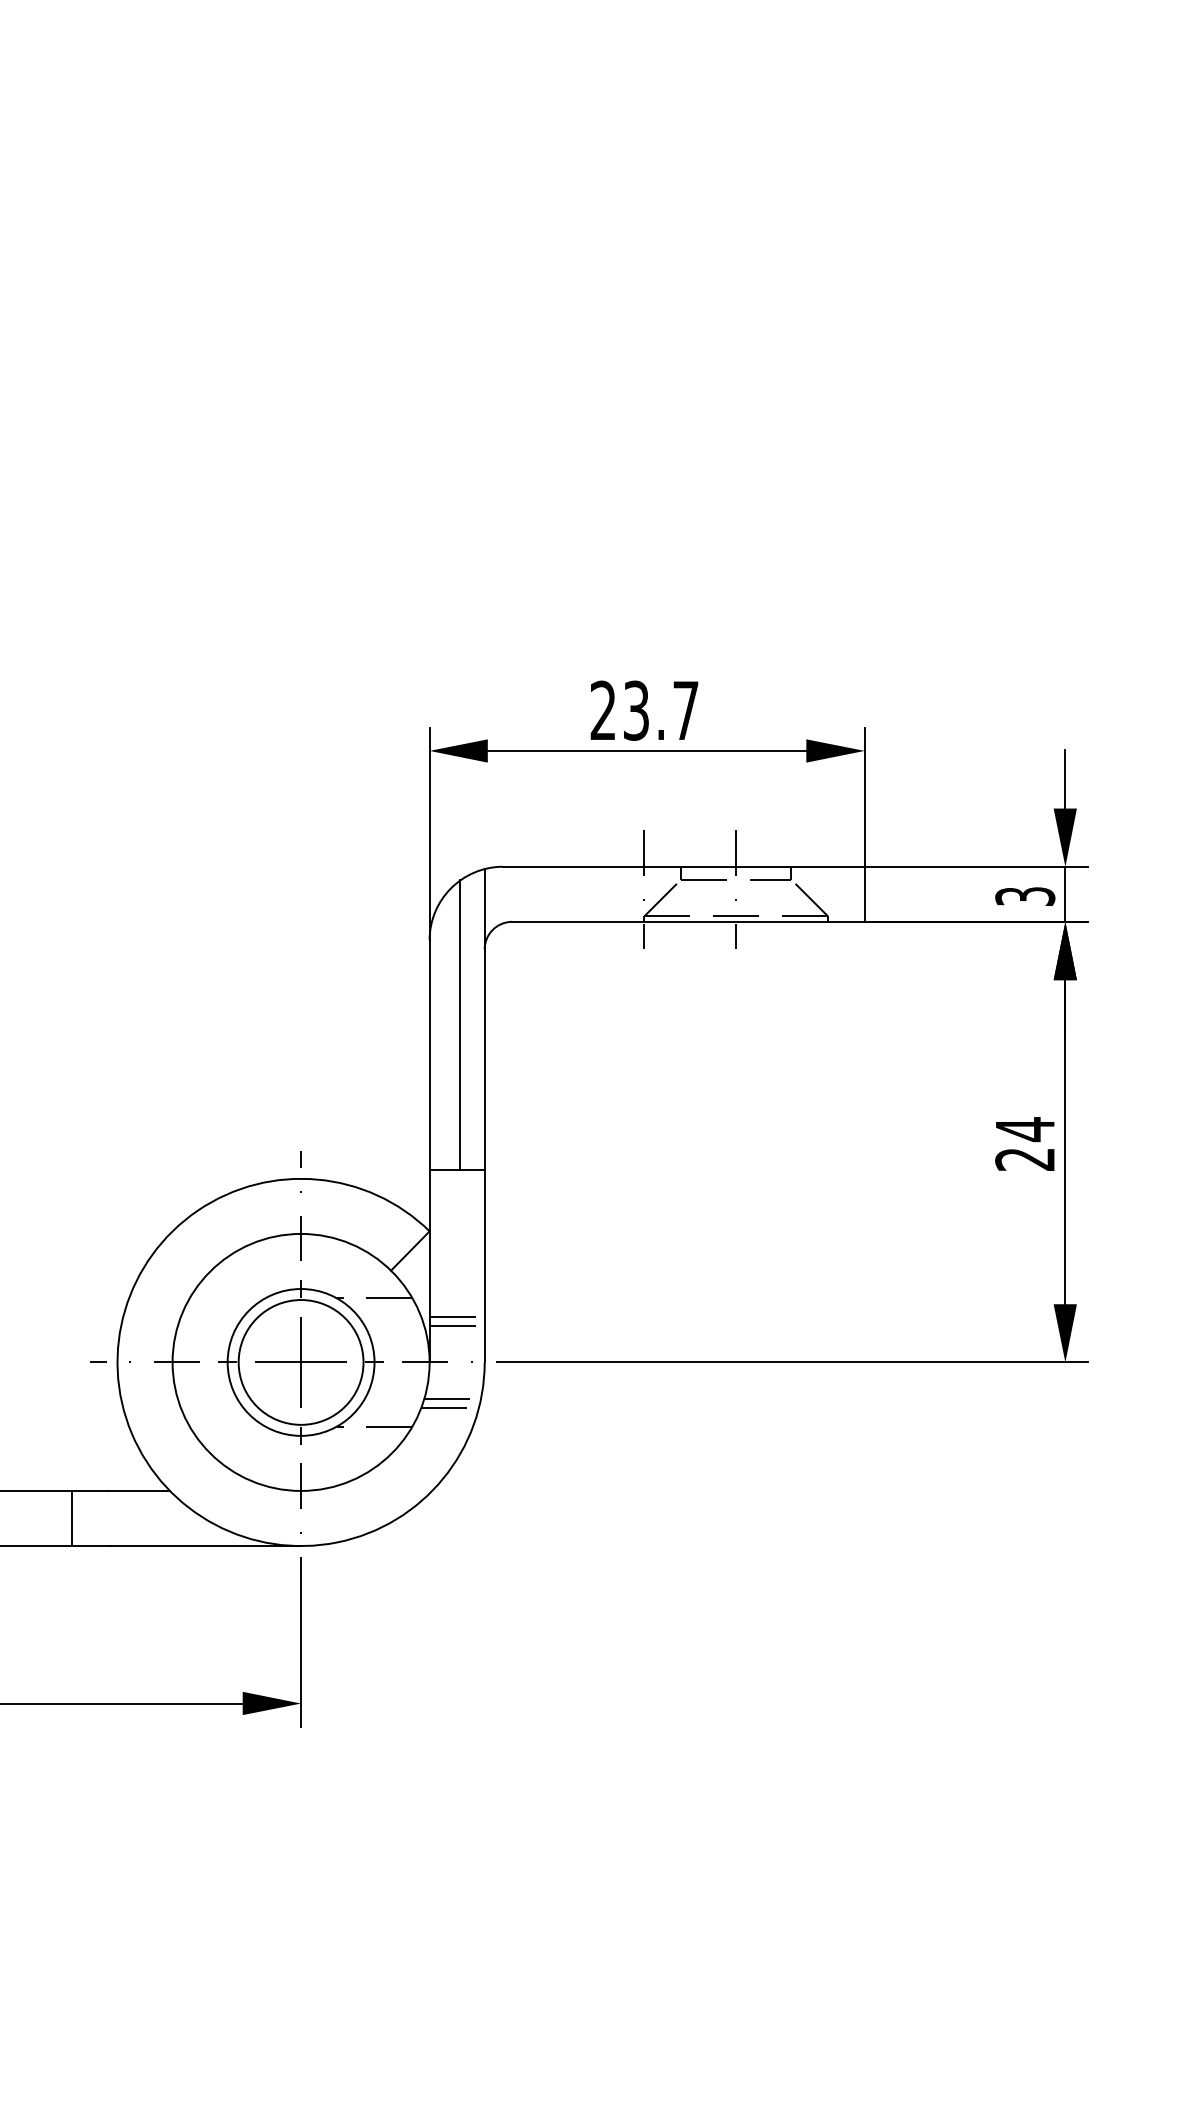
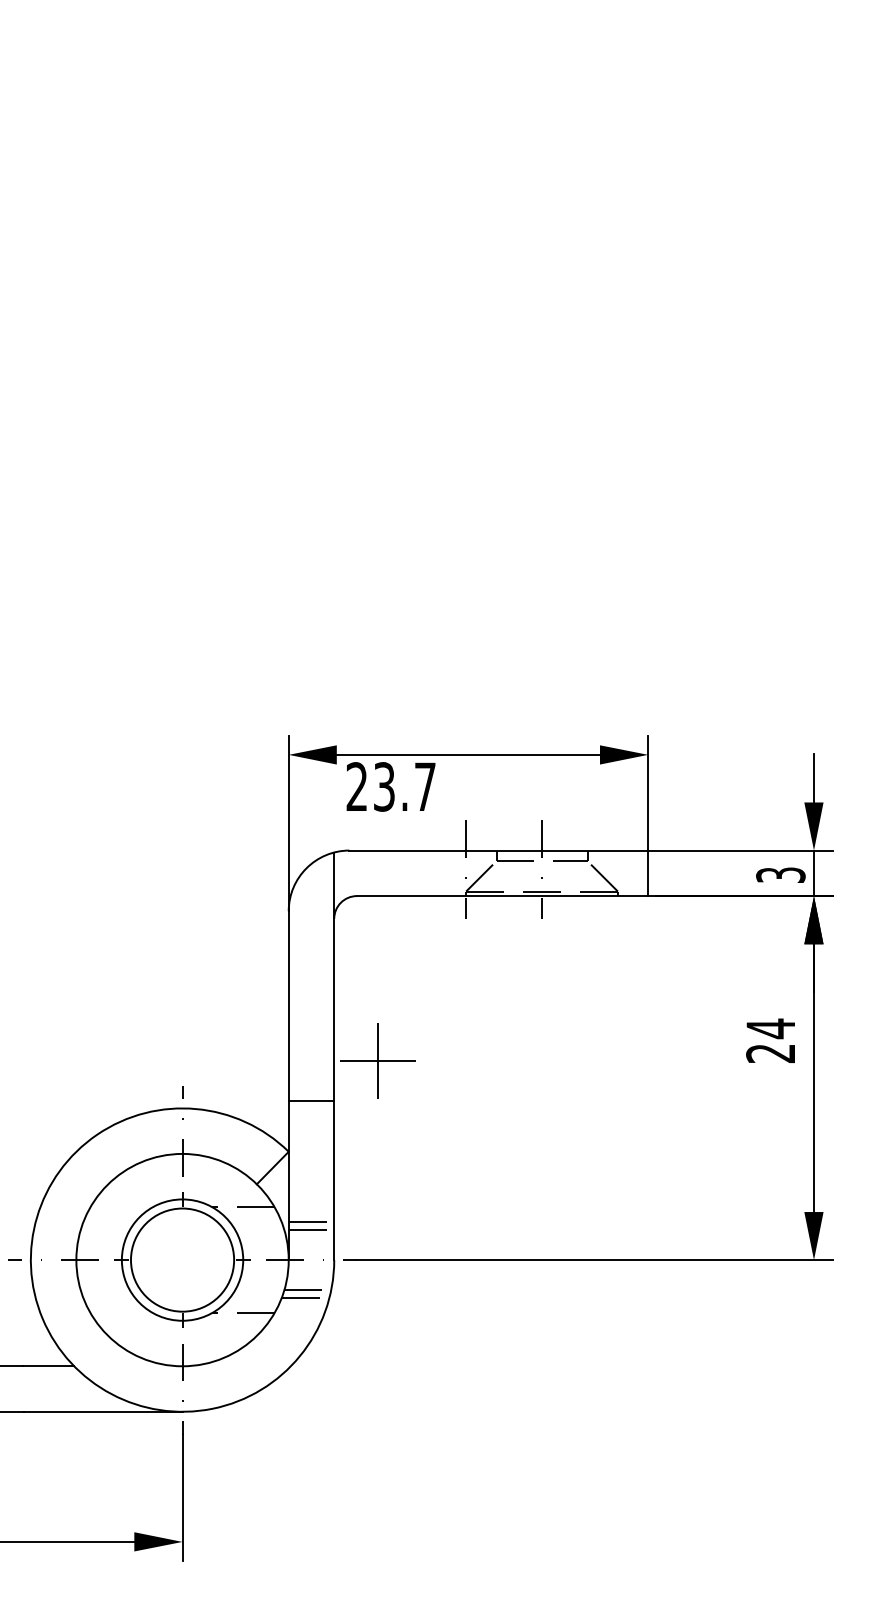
text: (644, 710) -> (391, 786), moved
line: (460, 1024) -> (314, 980), removed
text: (1024, 1143) -> (770, 1040), moved
part: (300, 1362) -> (377, 1061), moved

